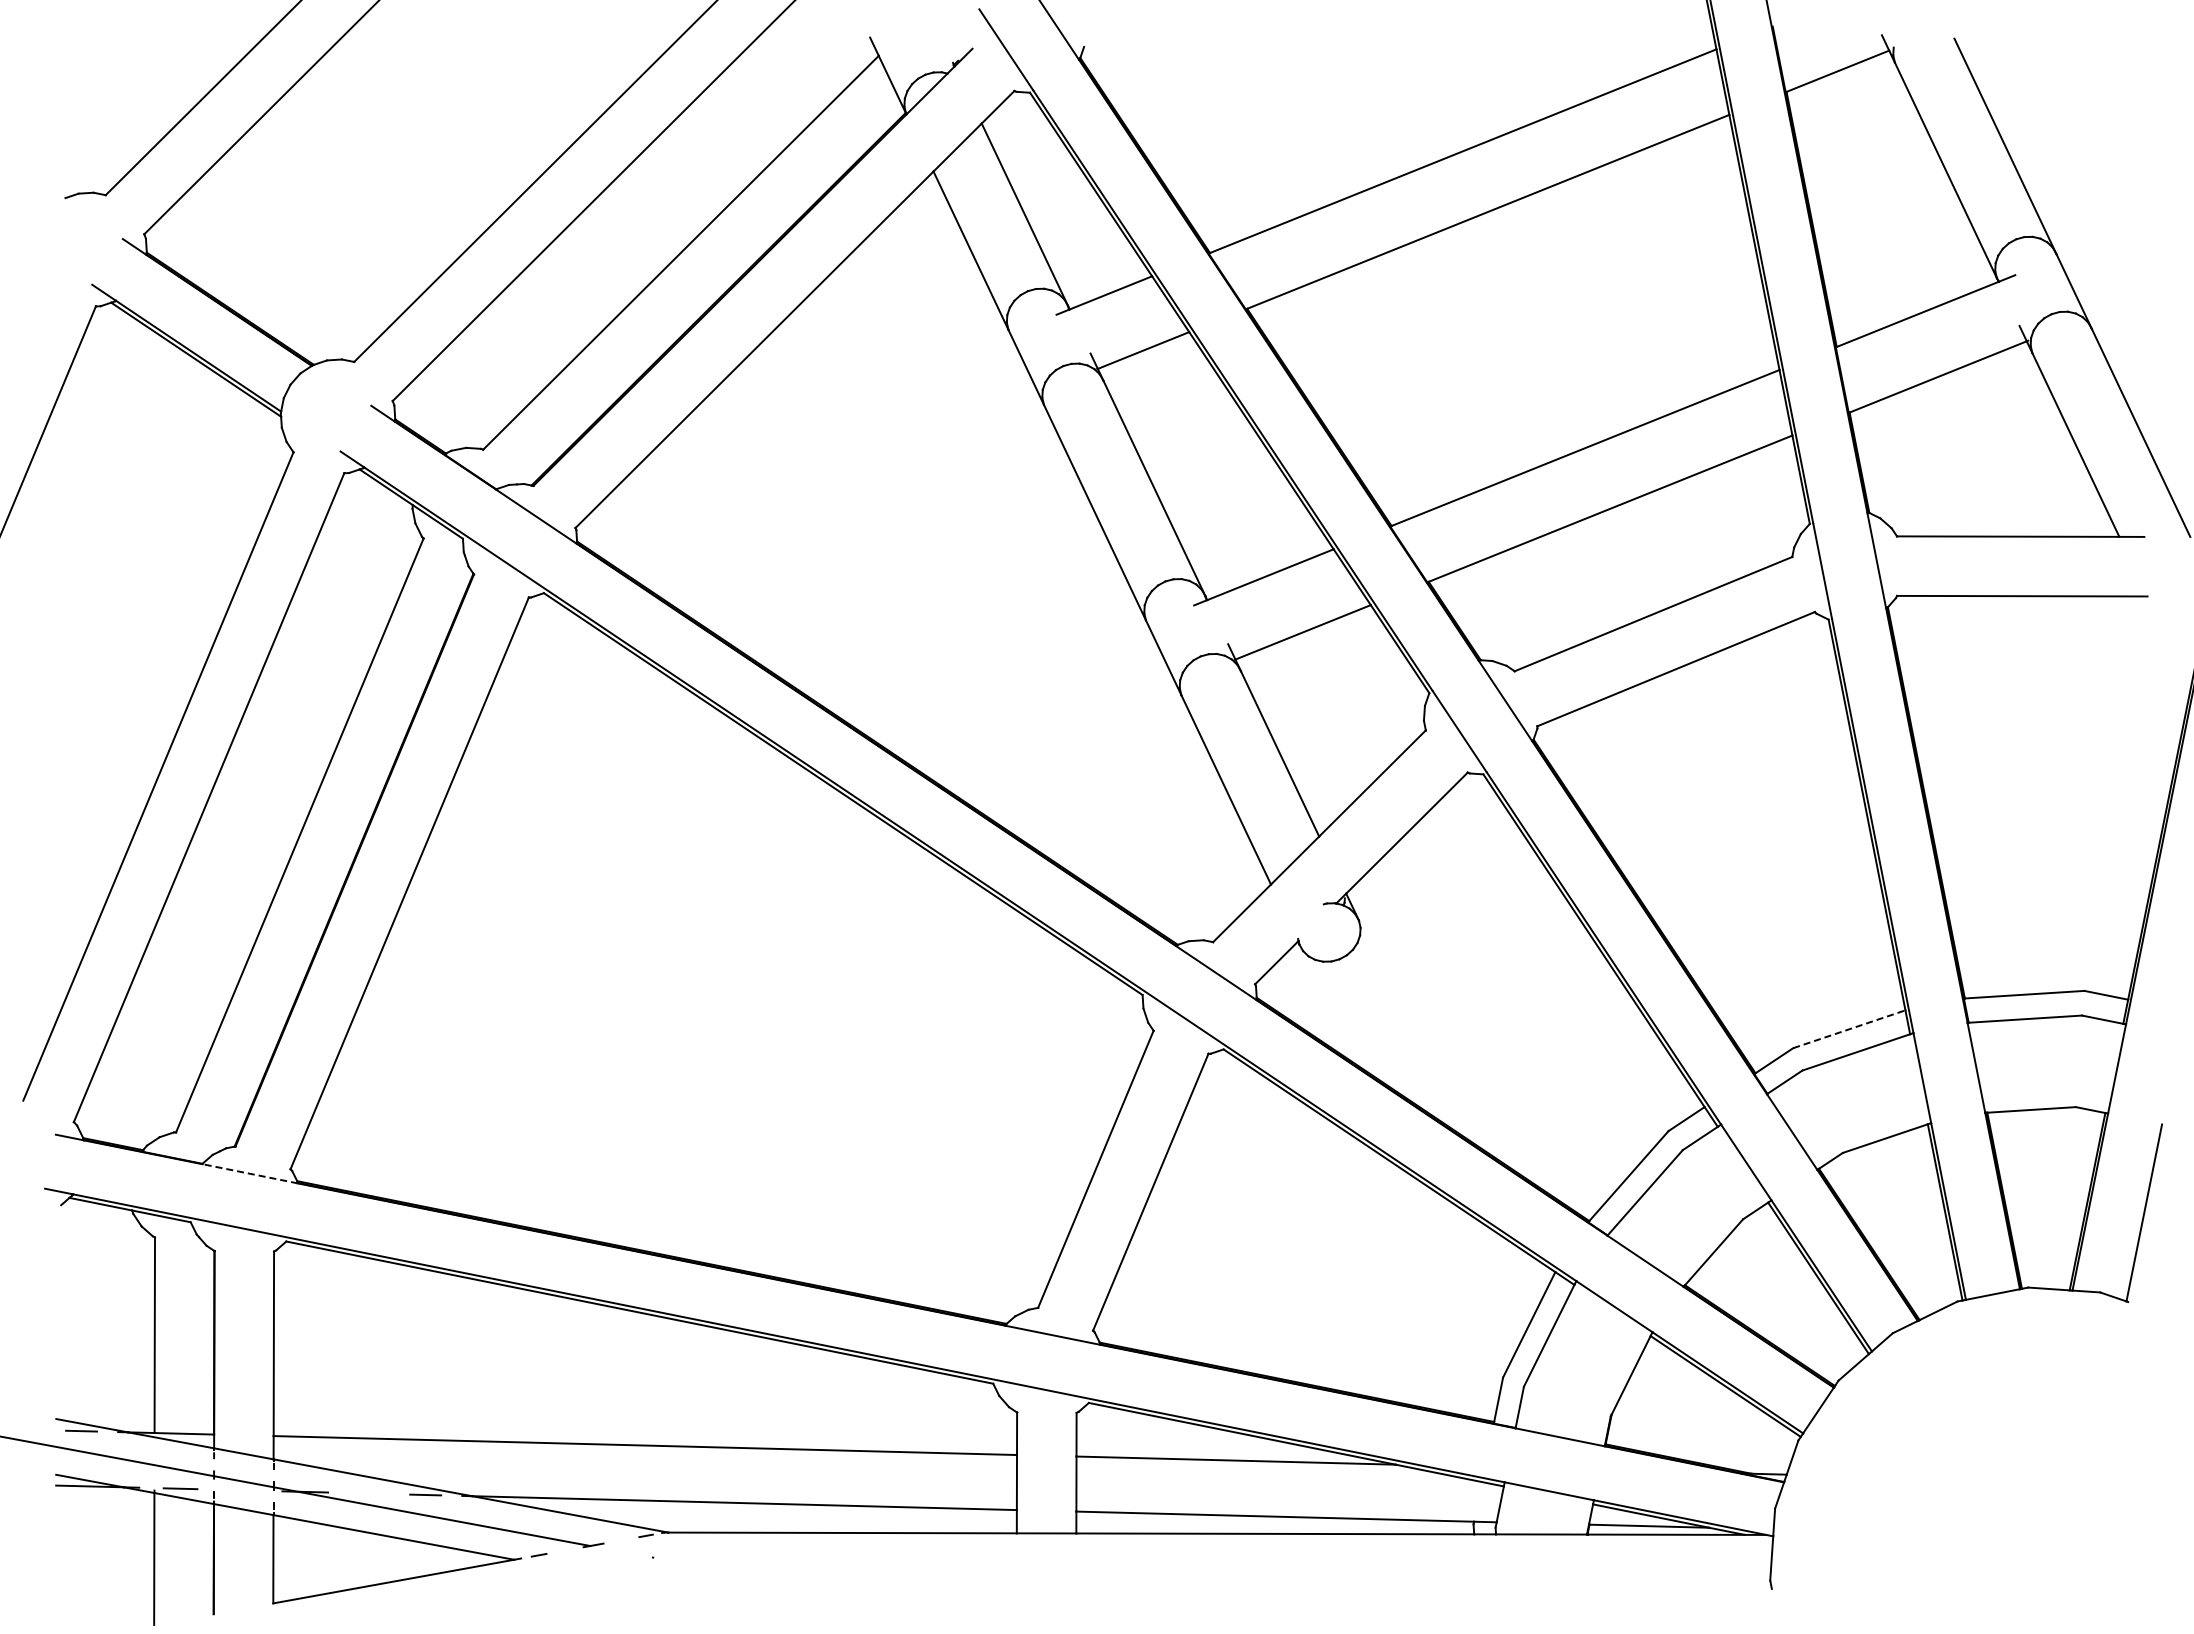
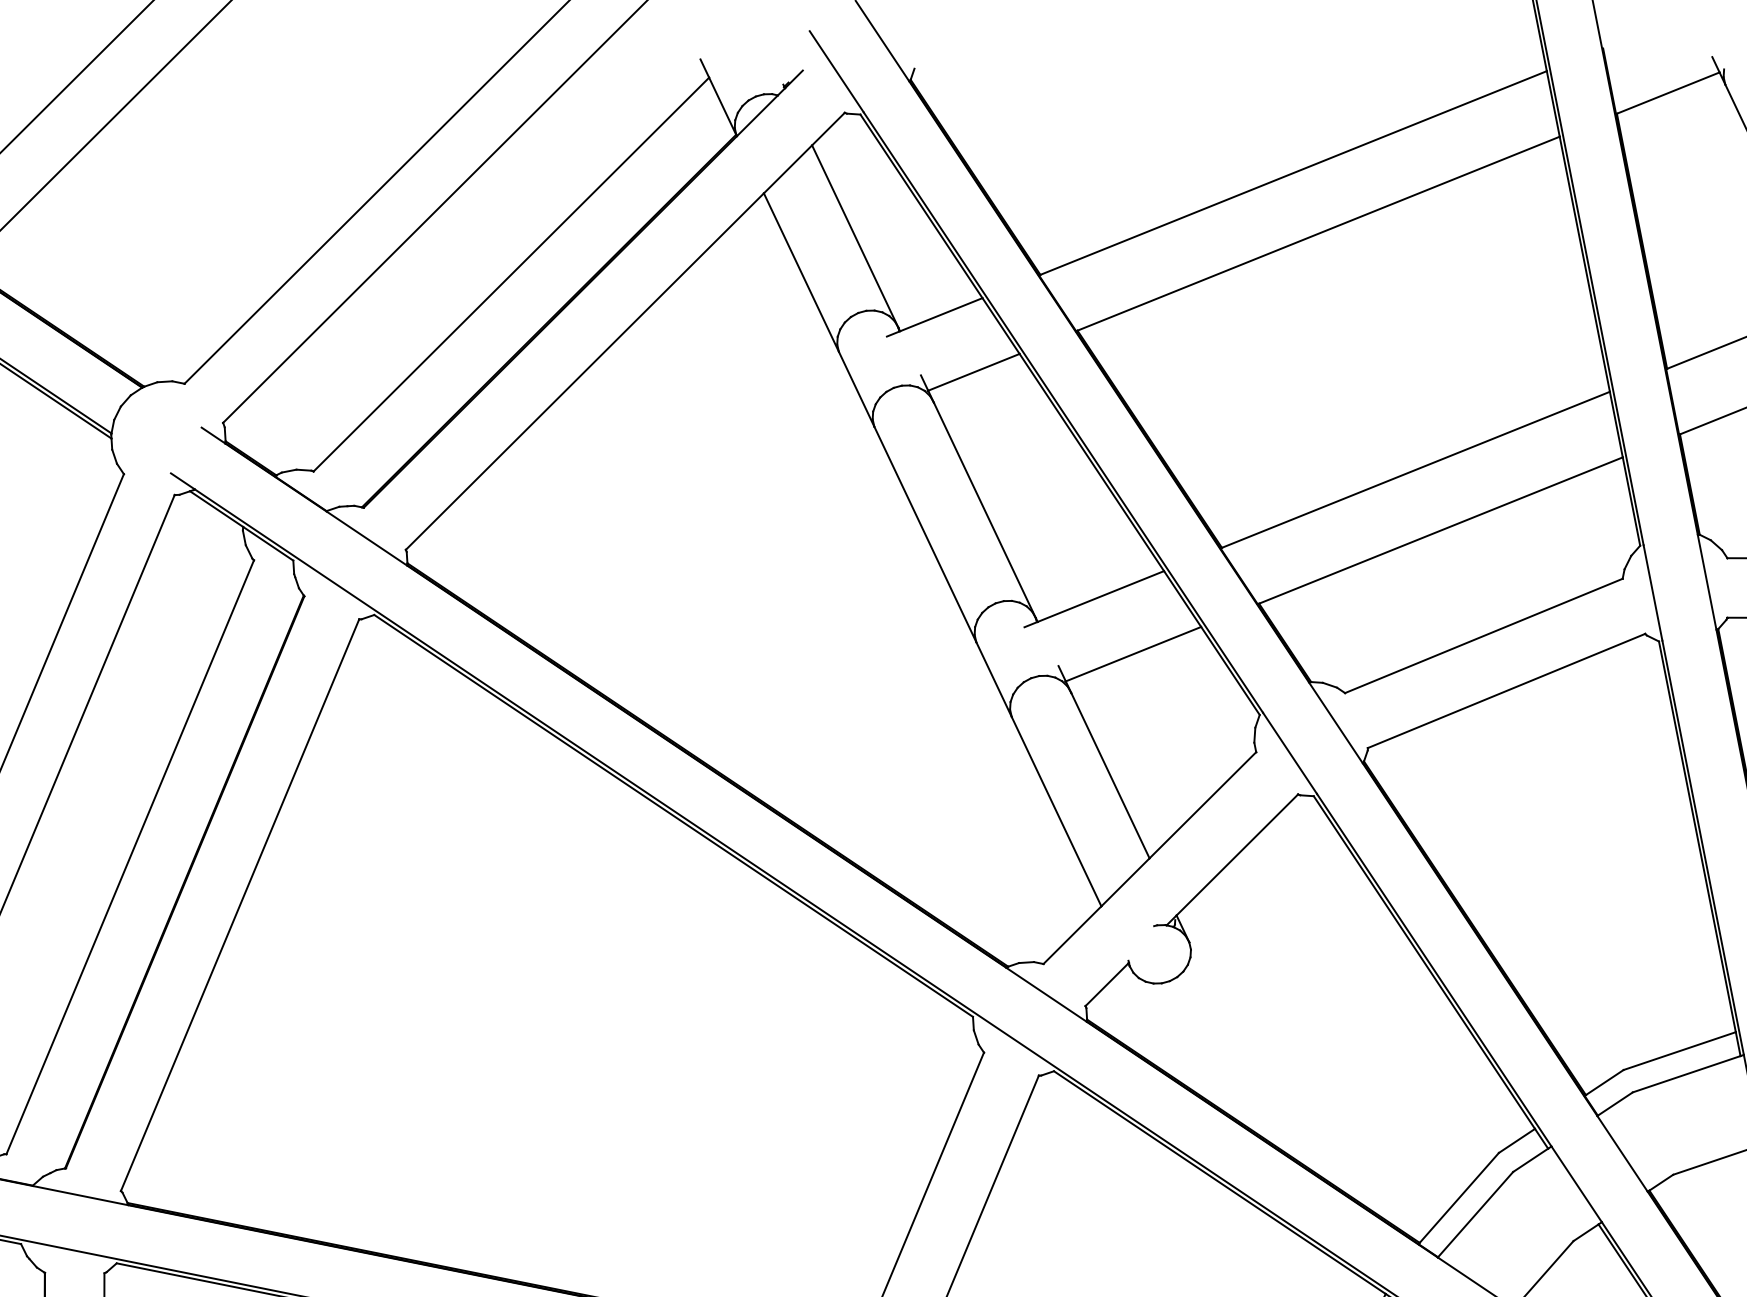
line: (1849, 1029) -> (1679, 1051), dashed -> solid
line: (250, 1173) -> (80, 1195), dashed -> solid

